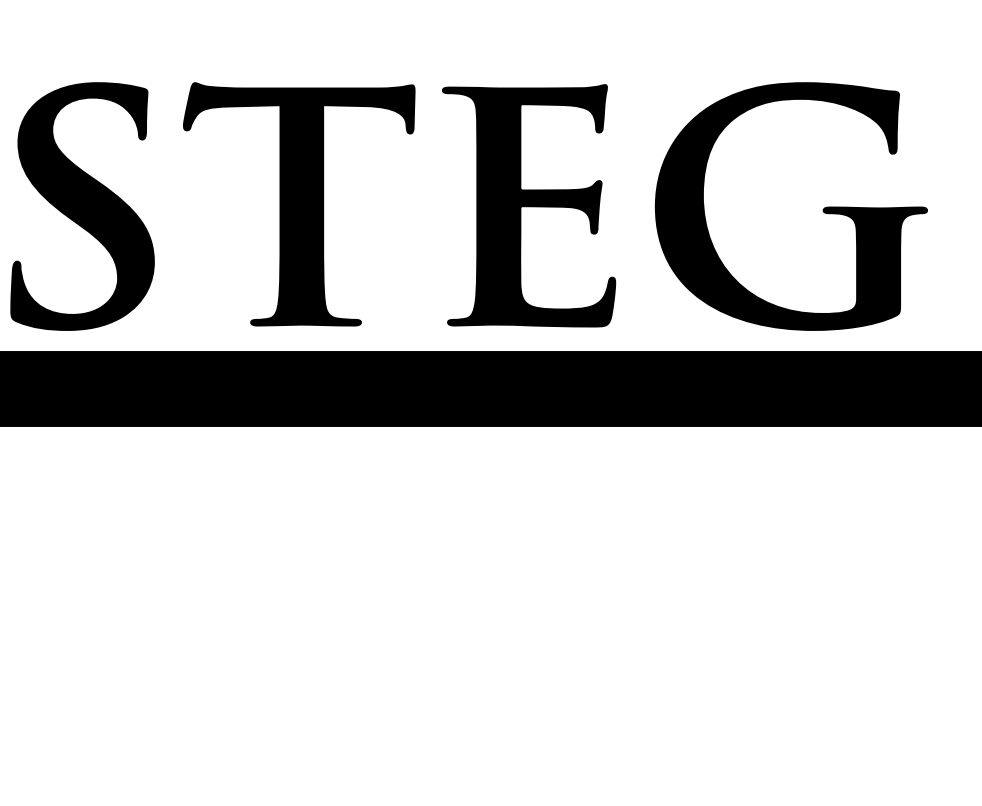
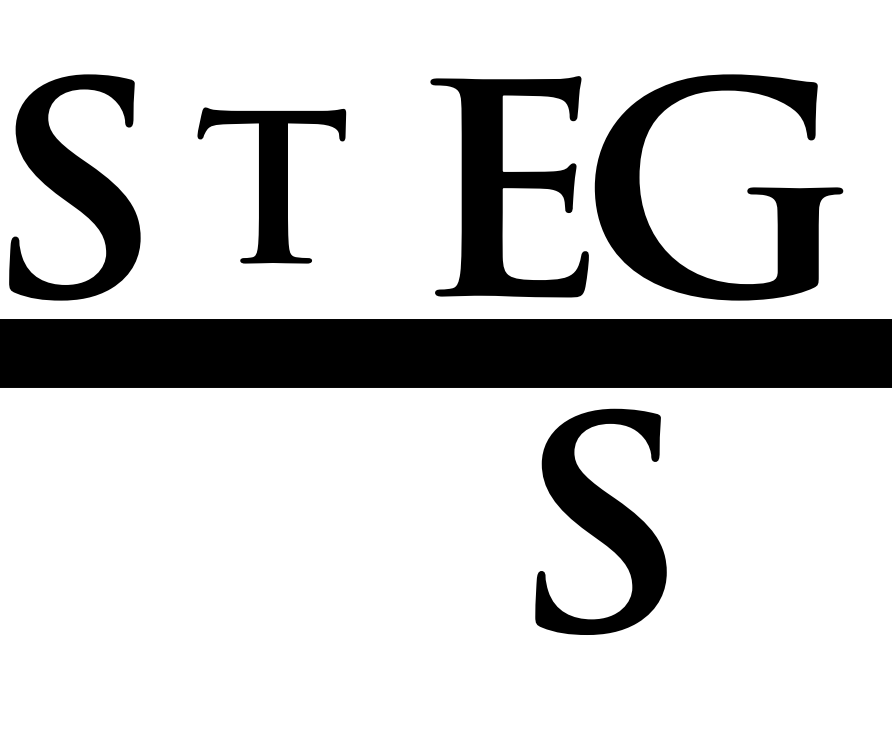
part: (299, 204) -> (271, 185), size x0.7
part: (529, 205) -> (510, 186), moved
part: (661, 574) -> (600, 521), added

